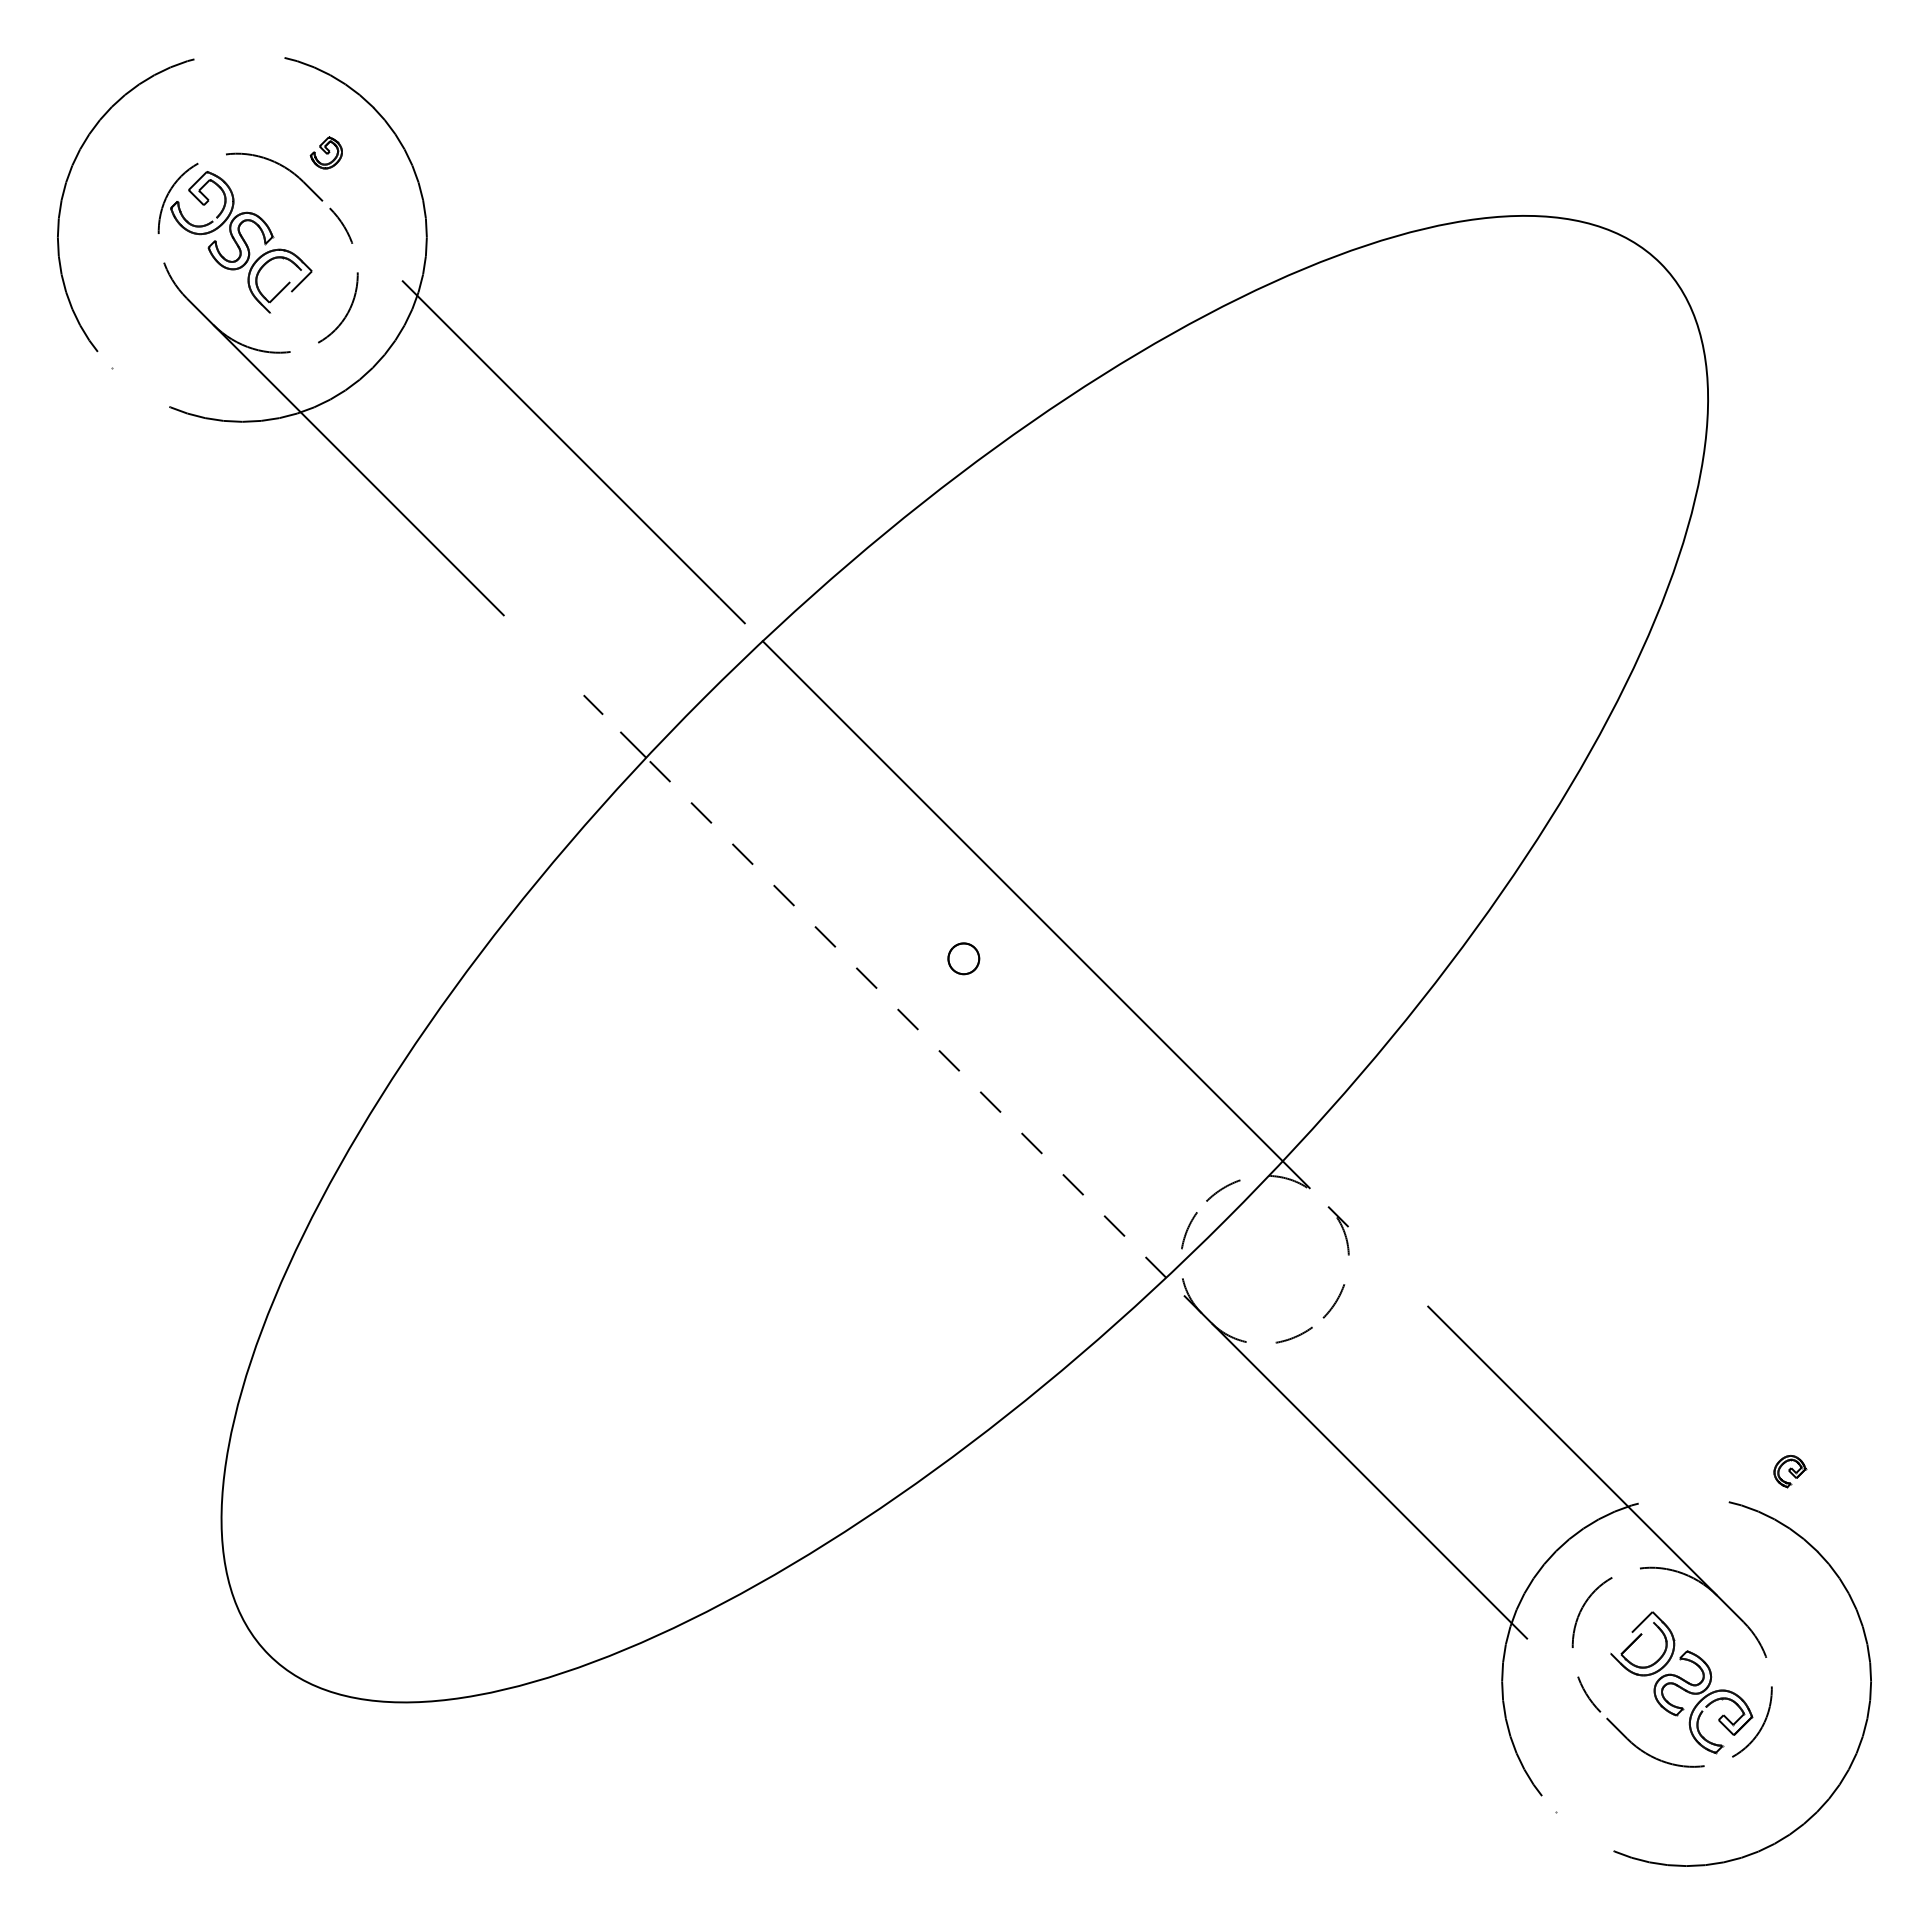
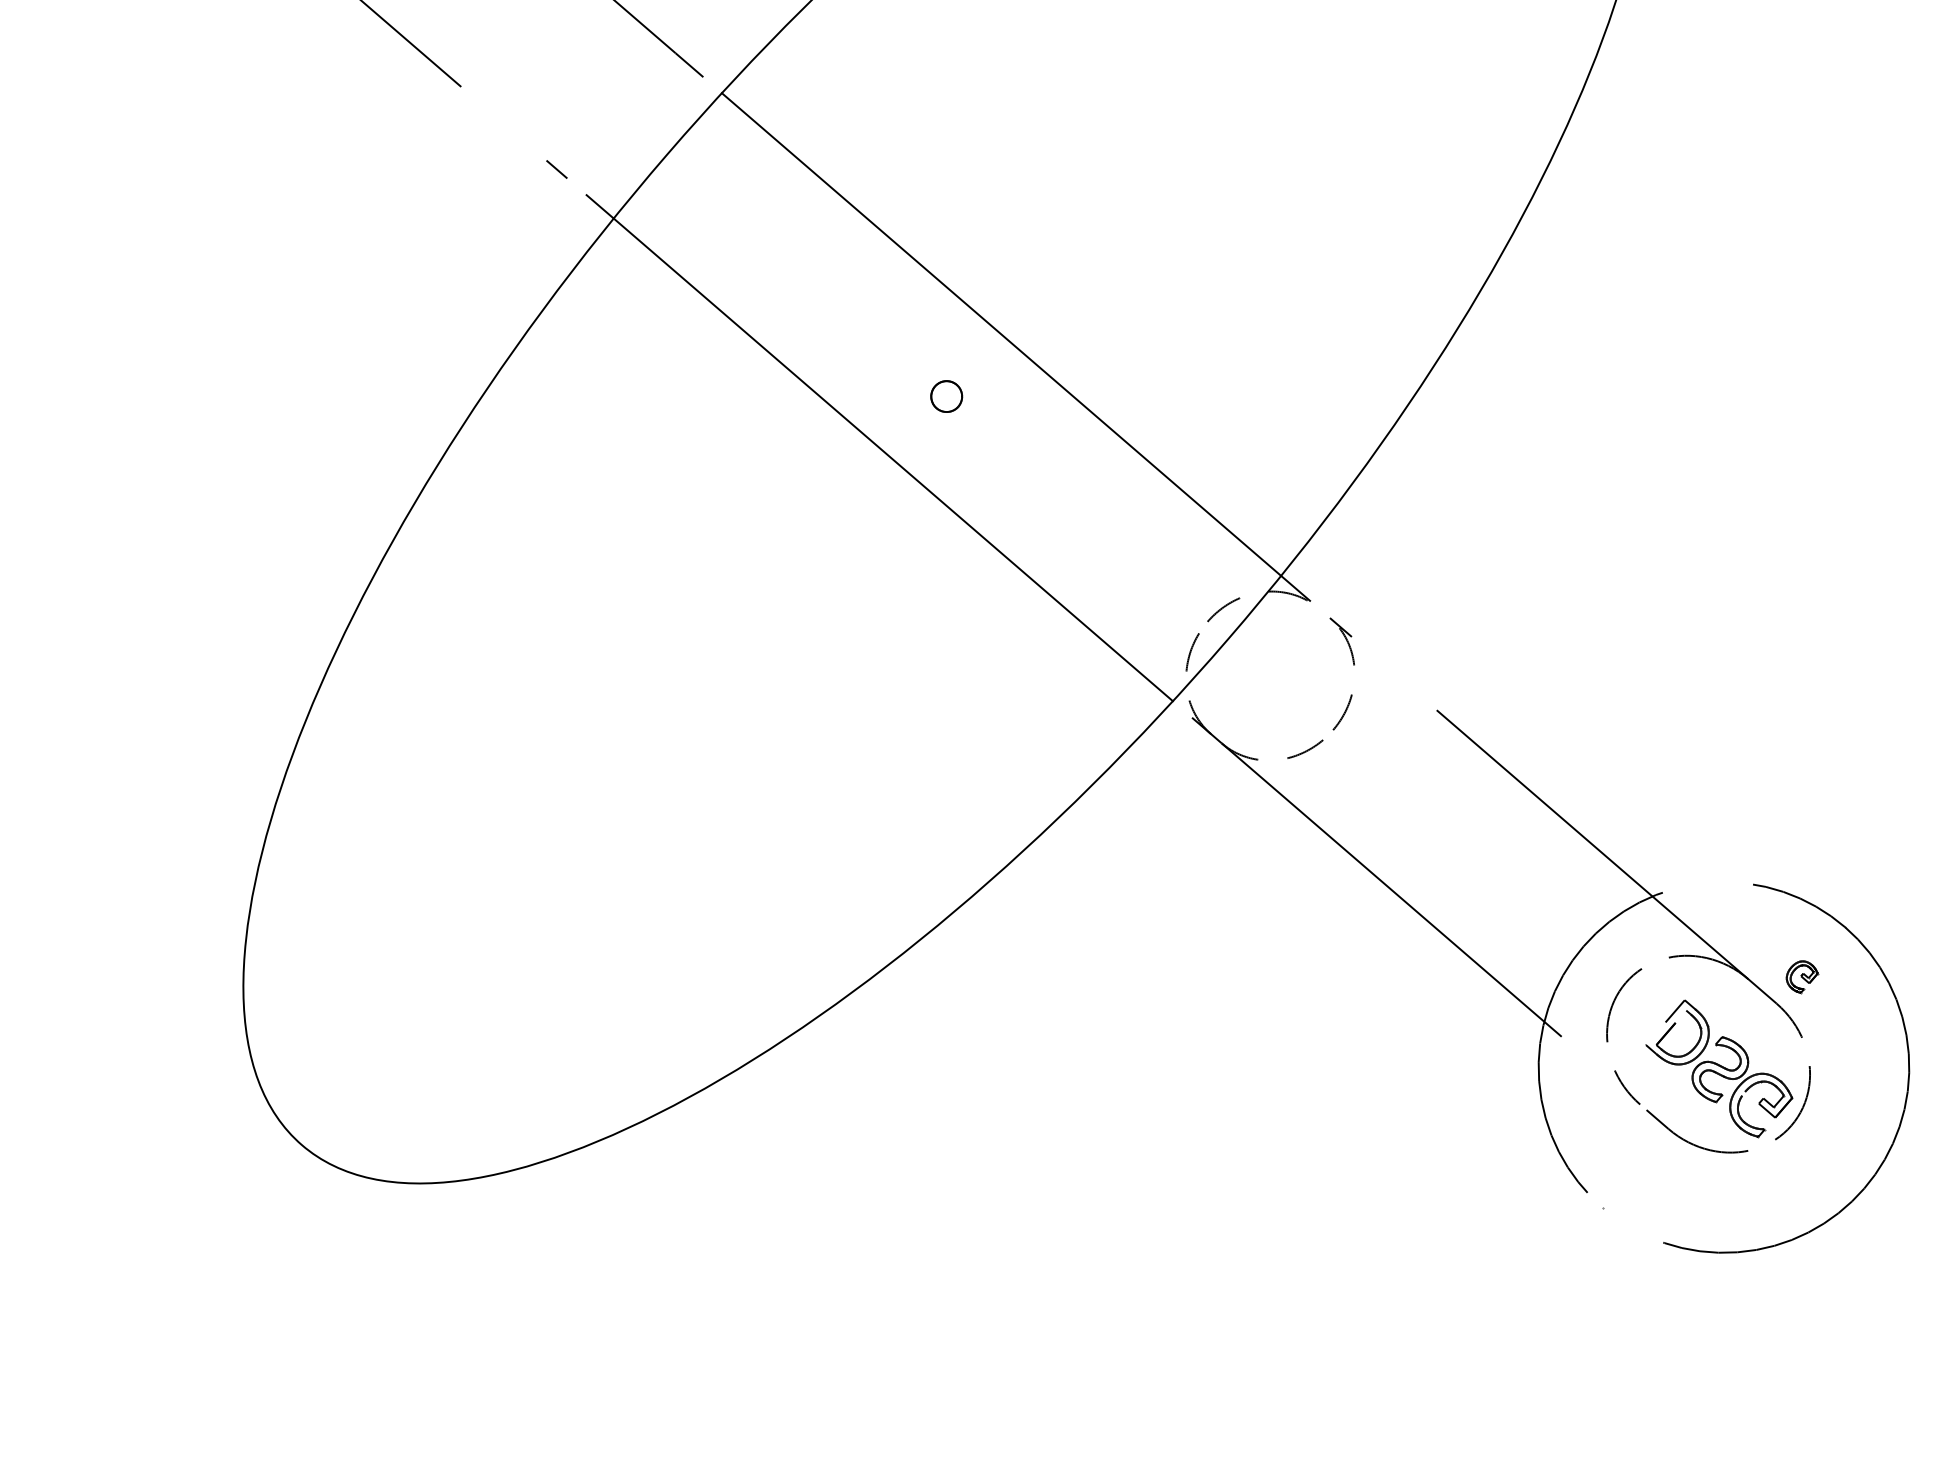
line: (906, 1017) -> (893, 459), dashed -> solid
part: (1790, 1471) -> (1802, 976), moved

